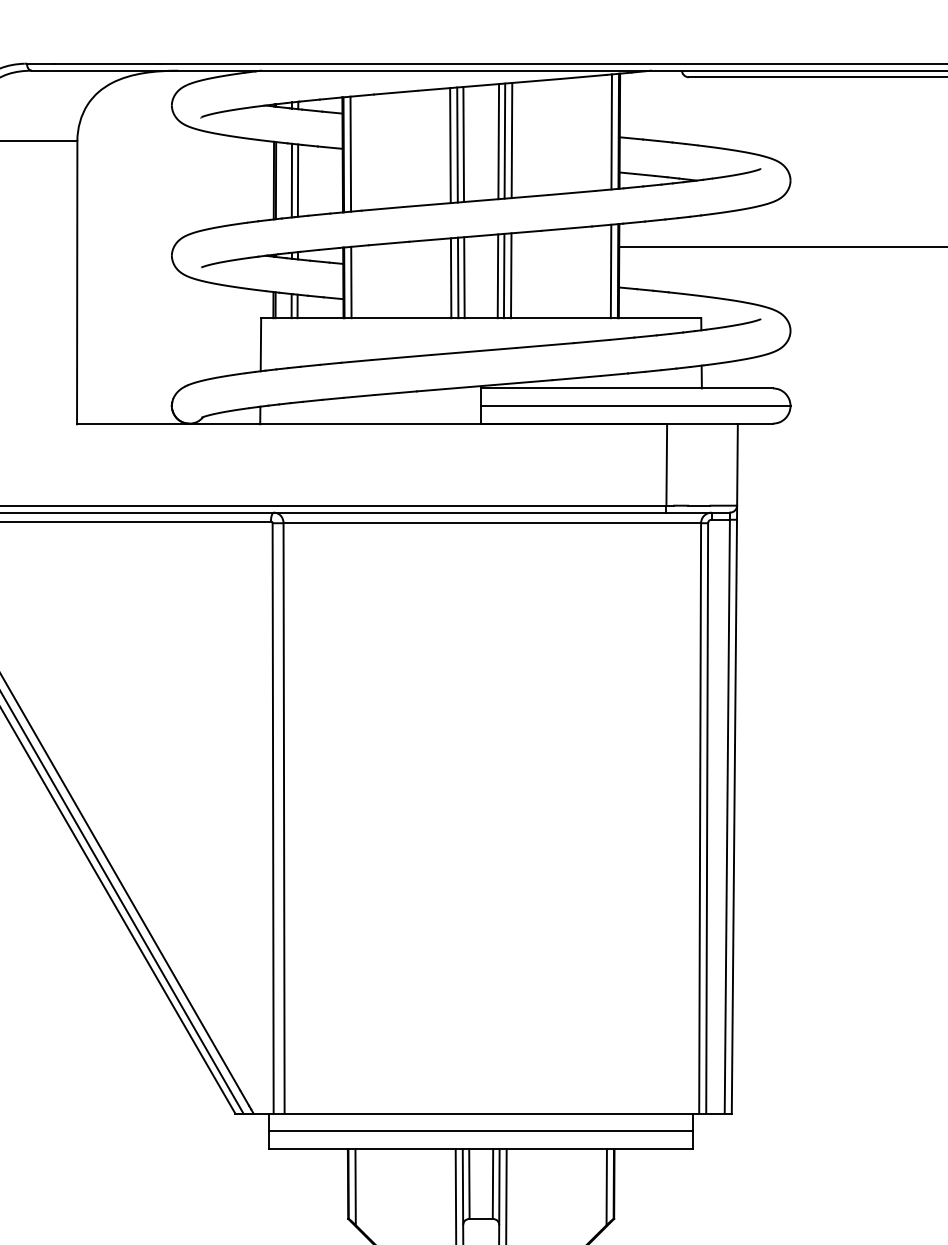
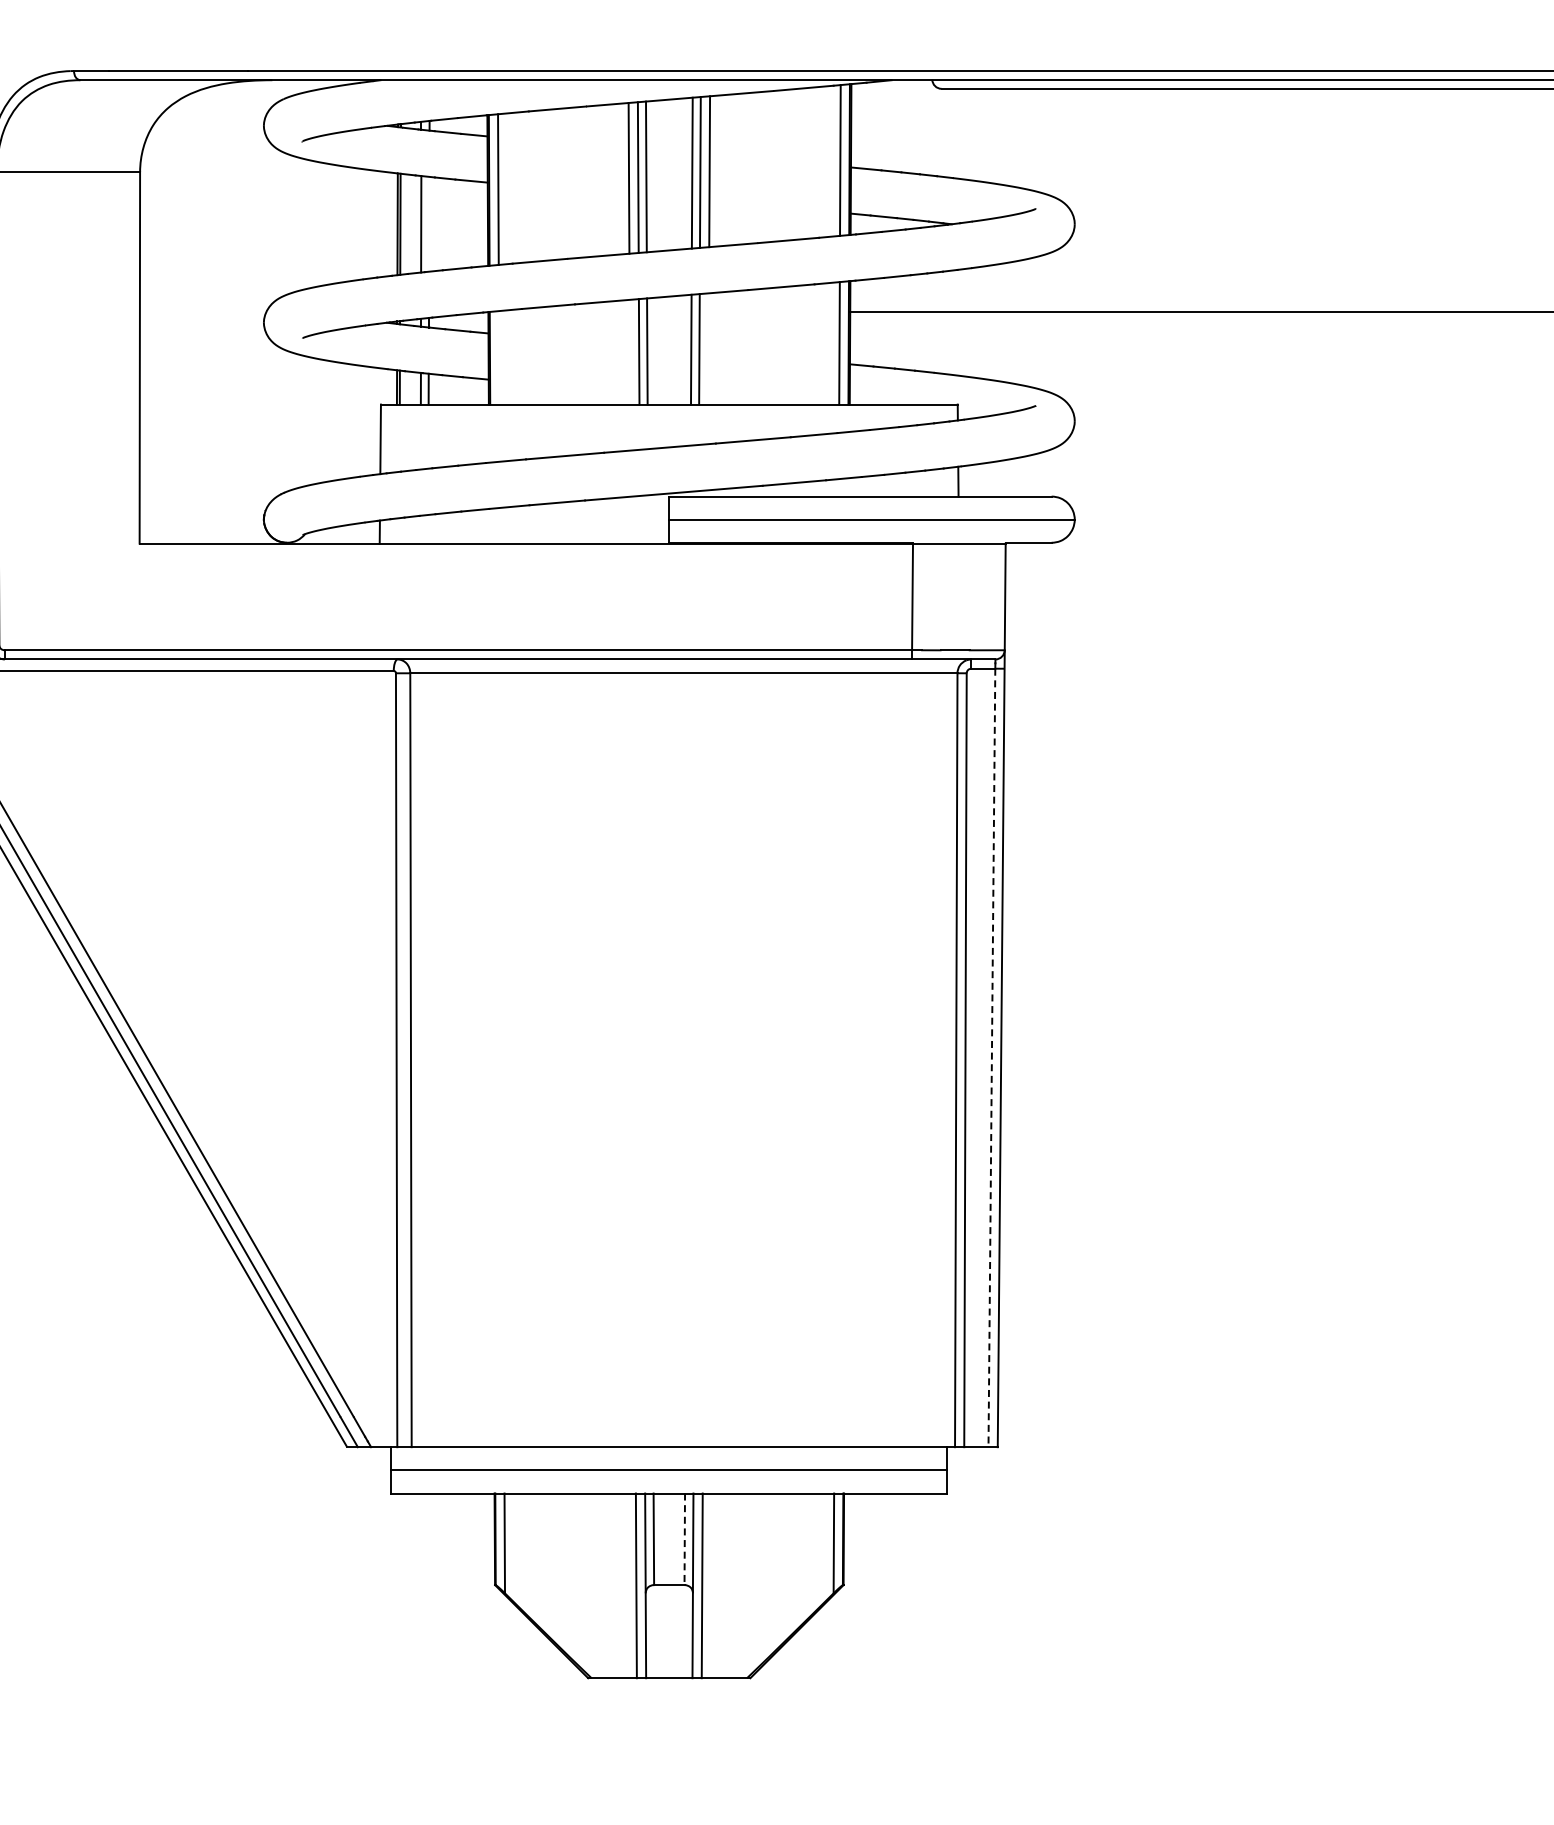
line: (298, 180) -> (429, 223), removed
line: (511, 275) -> (708, 348), removed
line: (450, 277) -> (629, 351), removed
line: (350, 282) -> (498, 357), removed
line: (727, 817) -> (991, 1058), solid -> dashed
line: (492, 1184) -> (684, 1539), solid -> dashed

